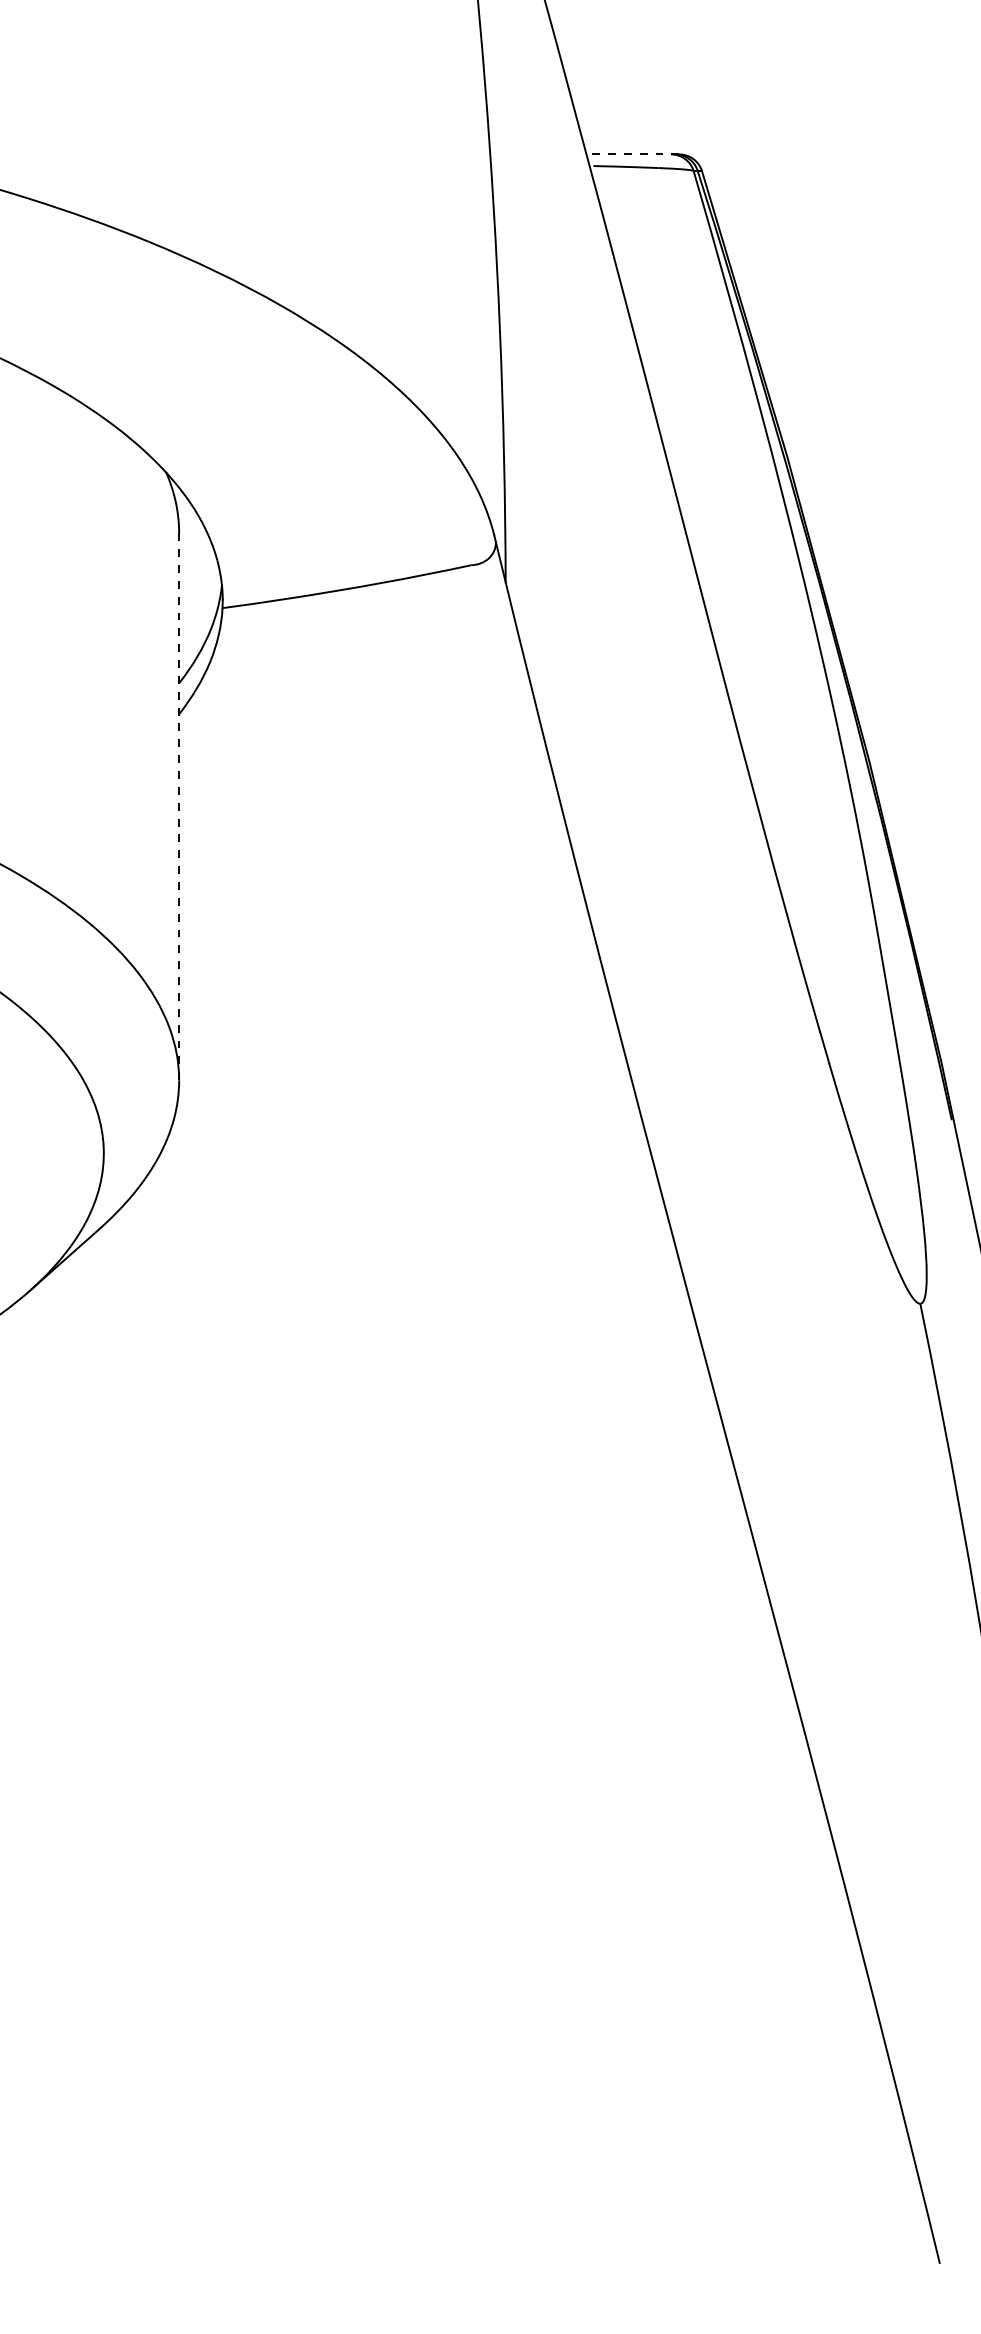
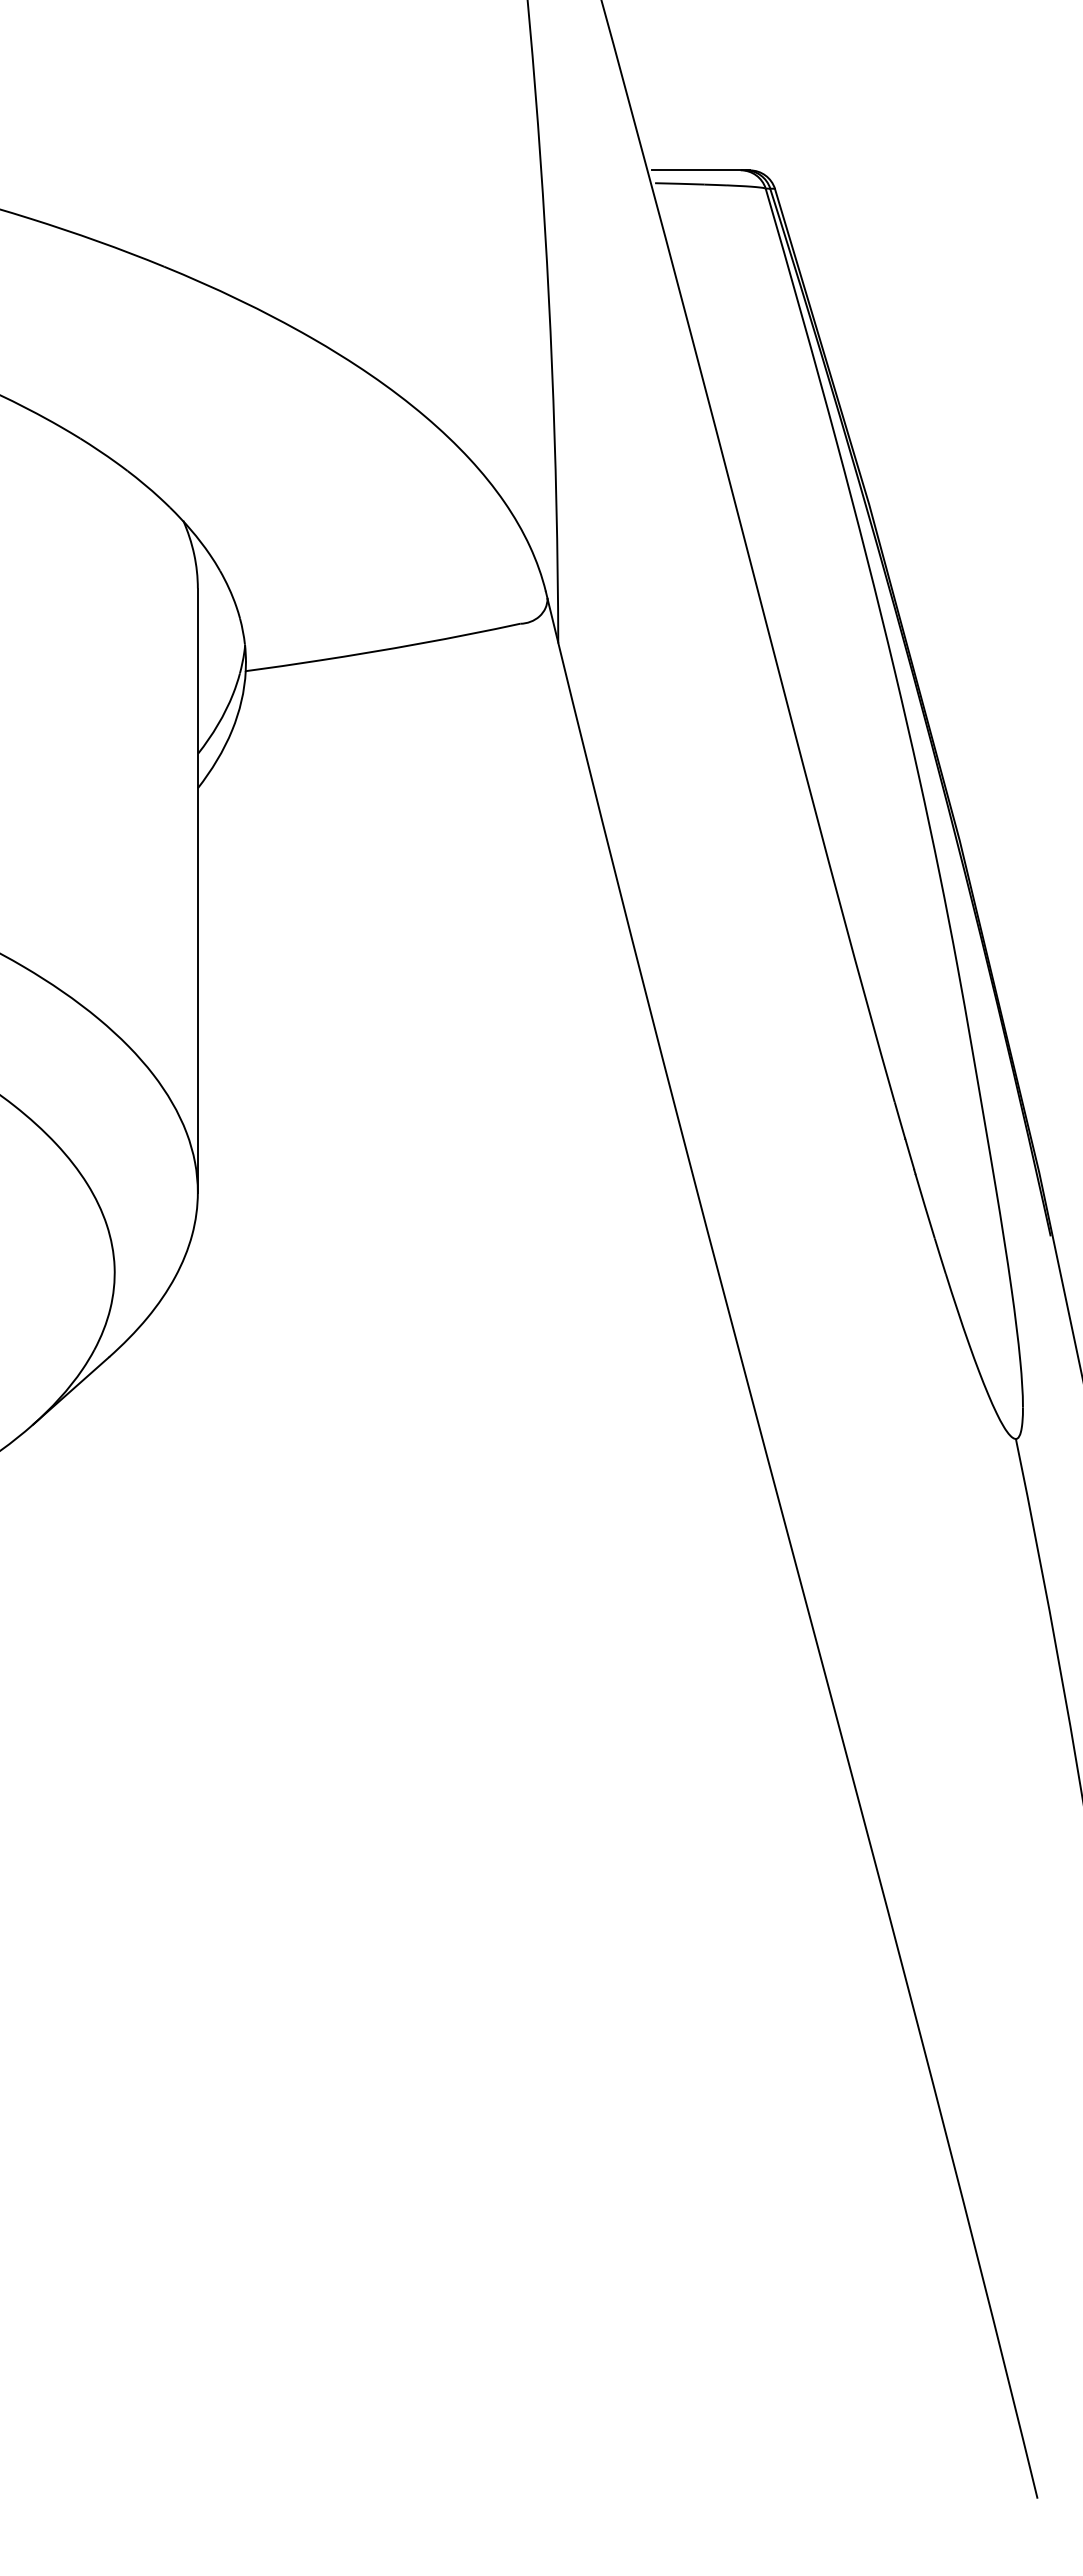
line: (634, 154) -> (700, 170), dashed -> solid
line: (178, 807) -> (197, 891), dashed -> solid

